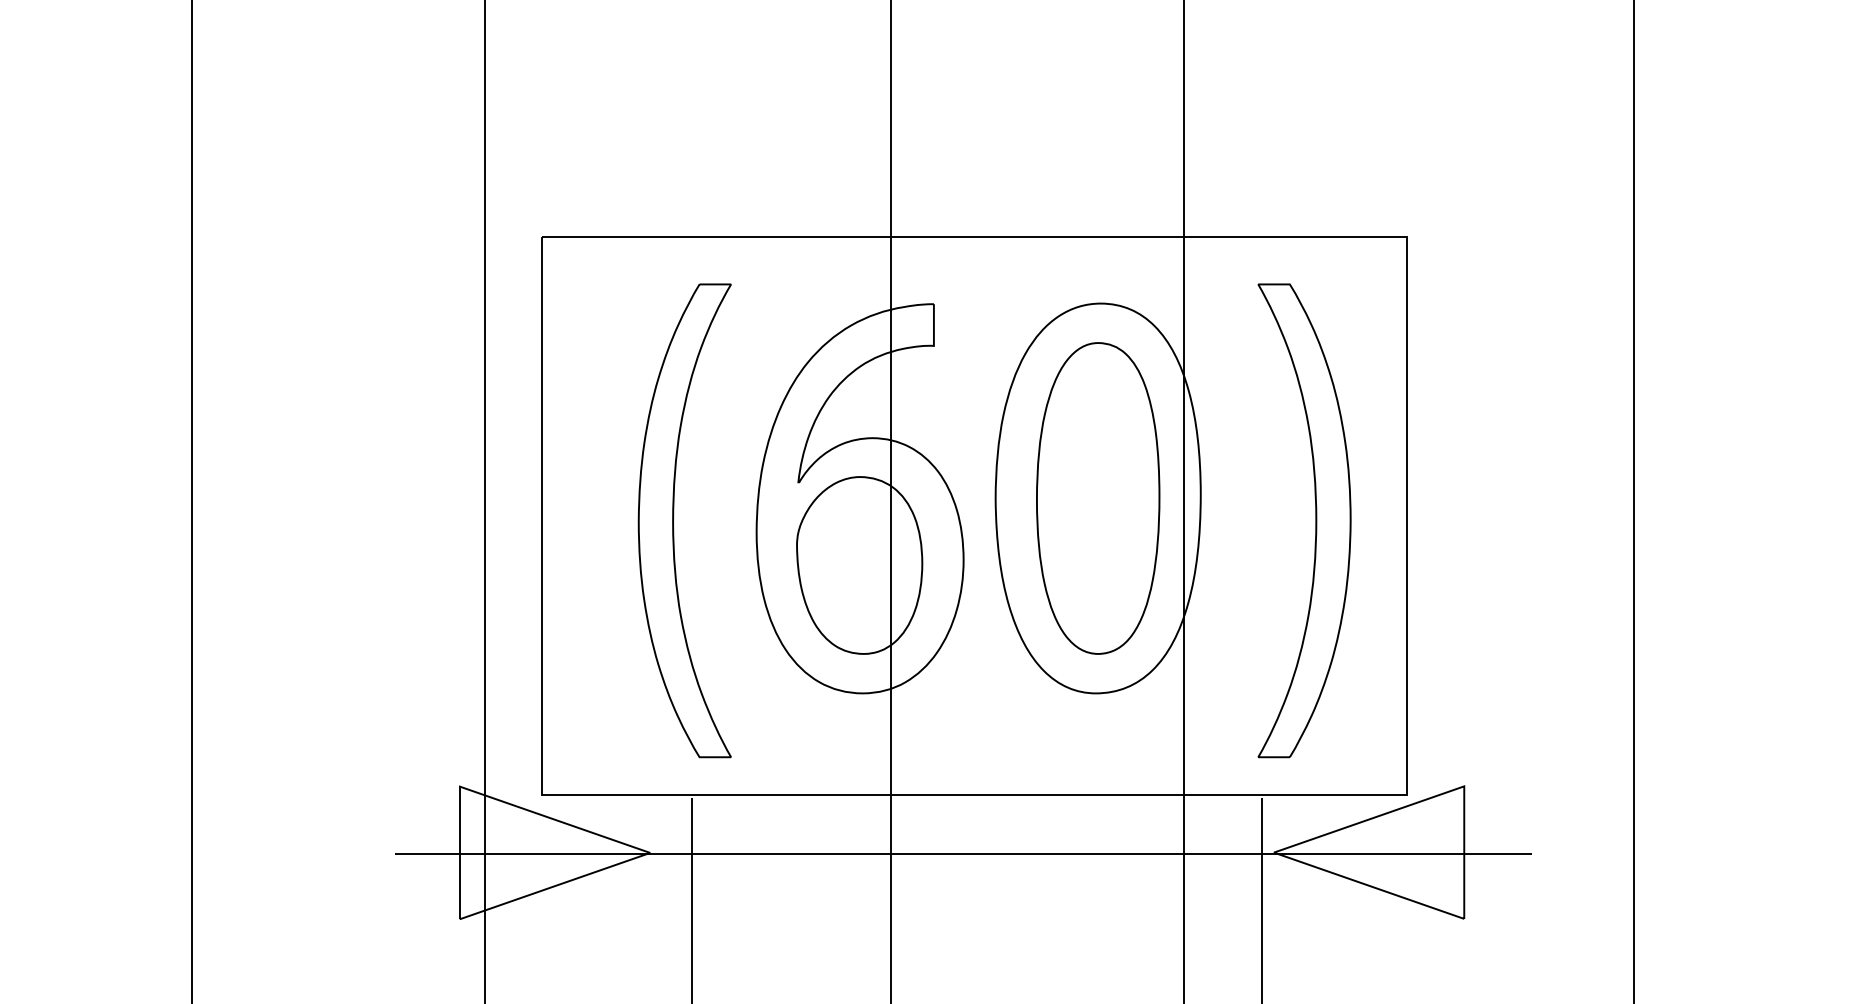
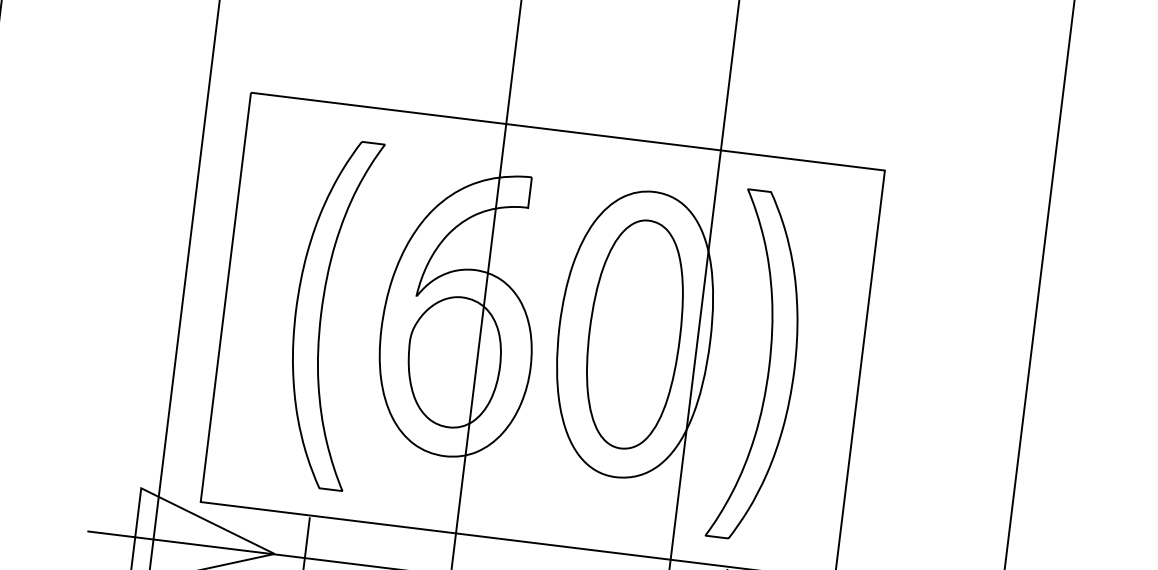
part: (1315, 520) -> (768, 367), moved

